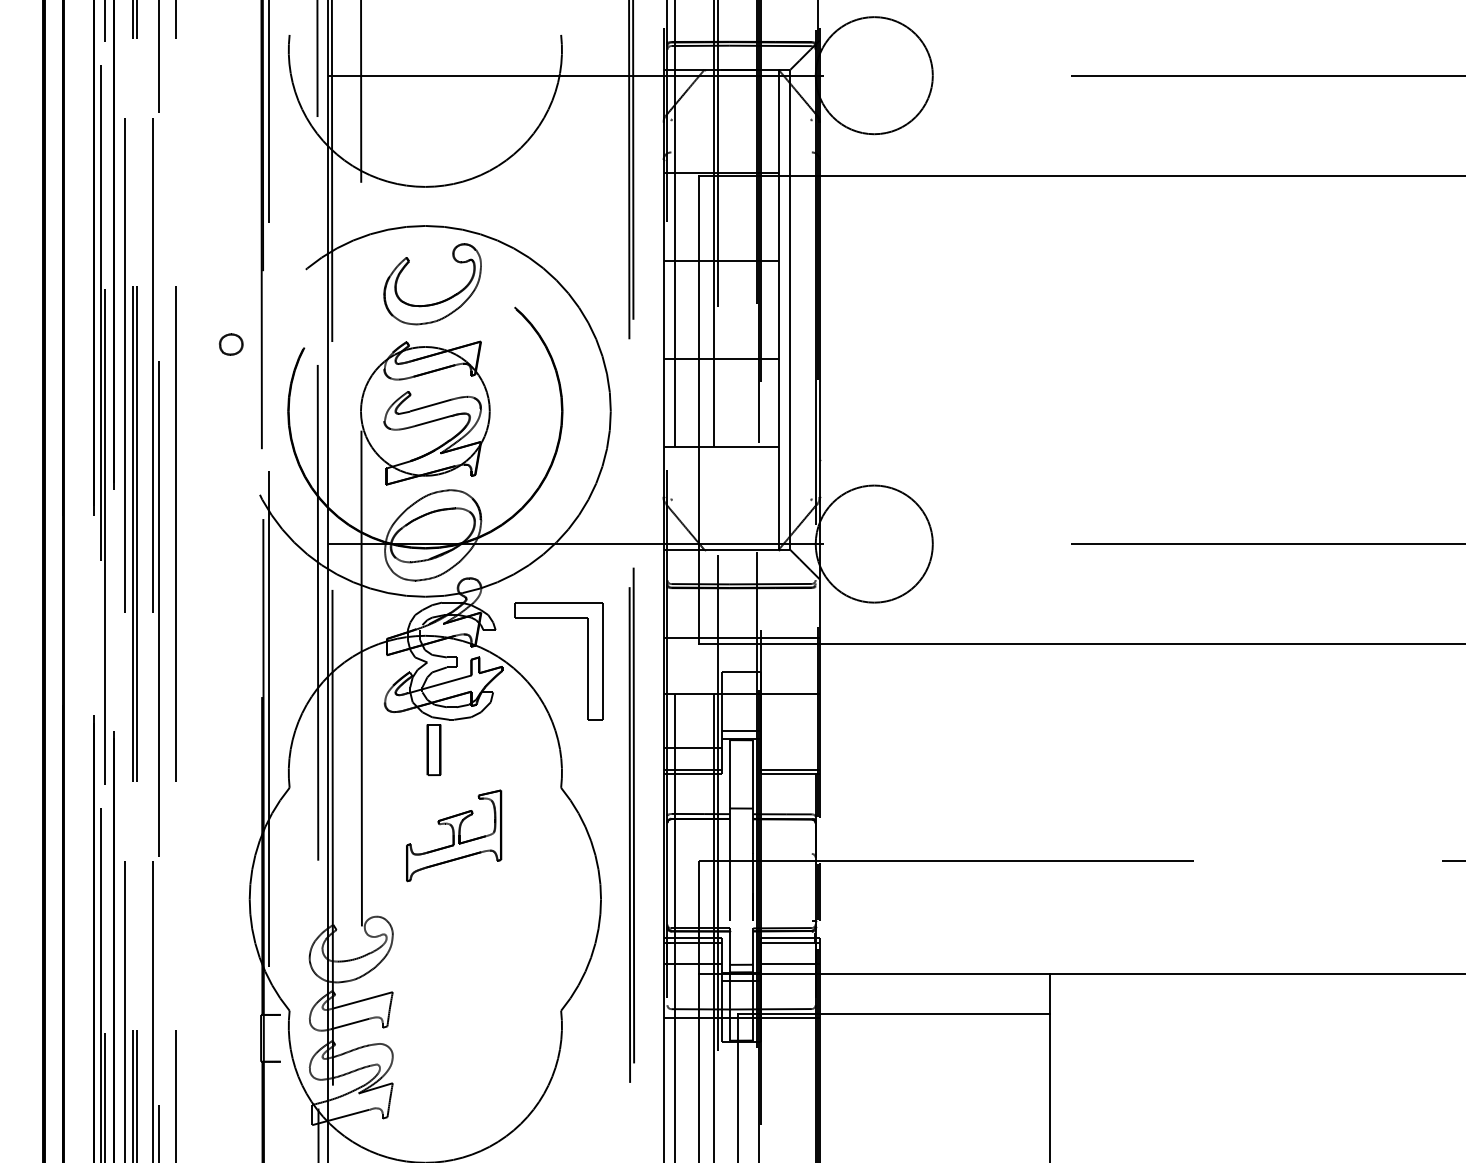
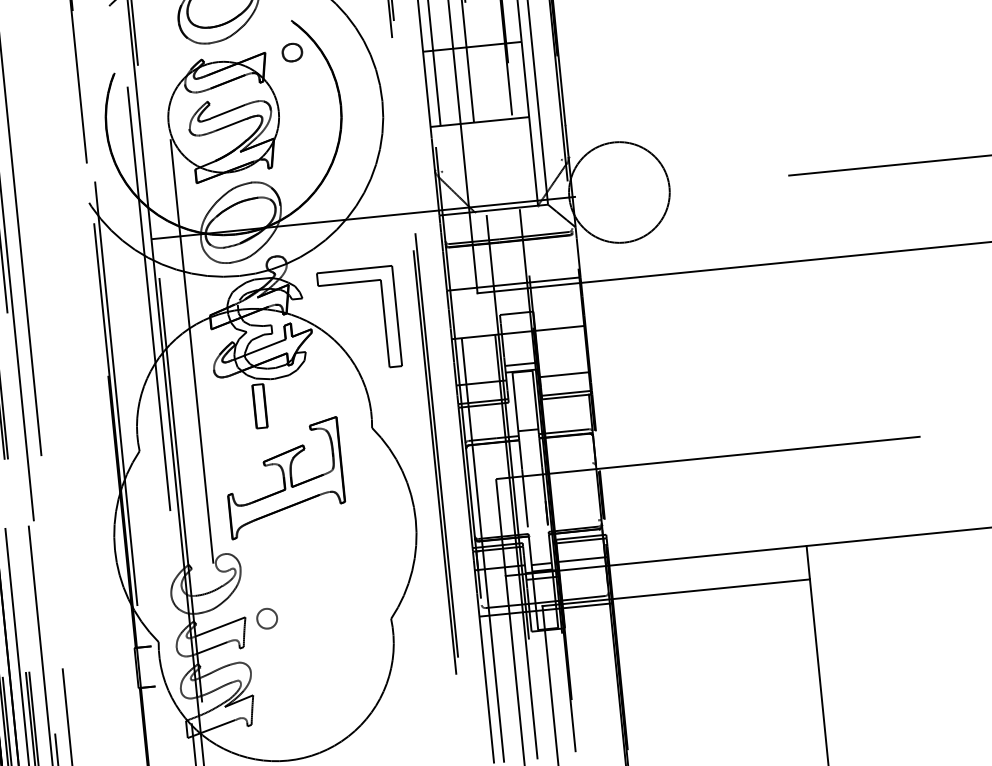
part: (231, 344) -> (292, 52), moved
line: (790, 748) -> (565, 374), added
part: (453, 835) -> (284, 477), size x1.43
part: (417, 995) -> (266, 618), added

